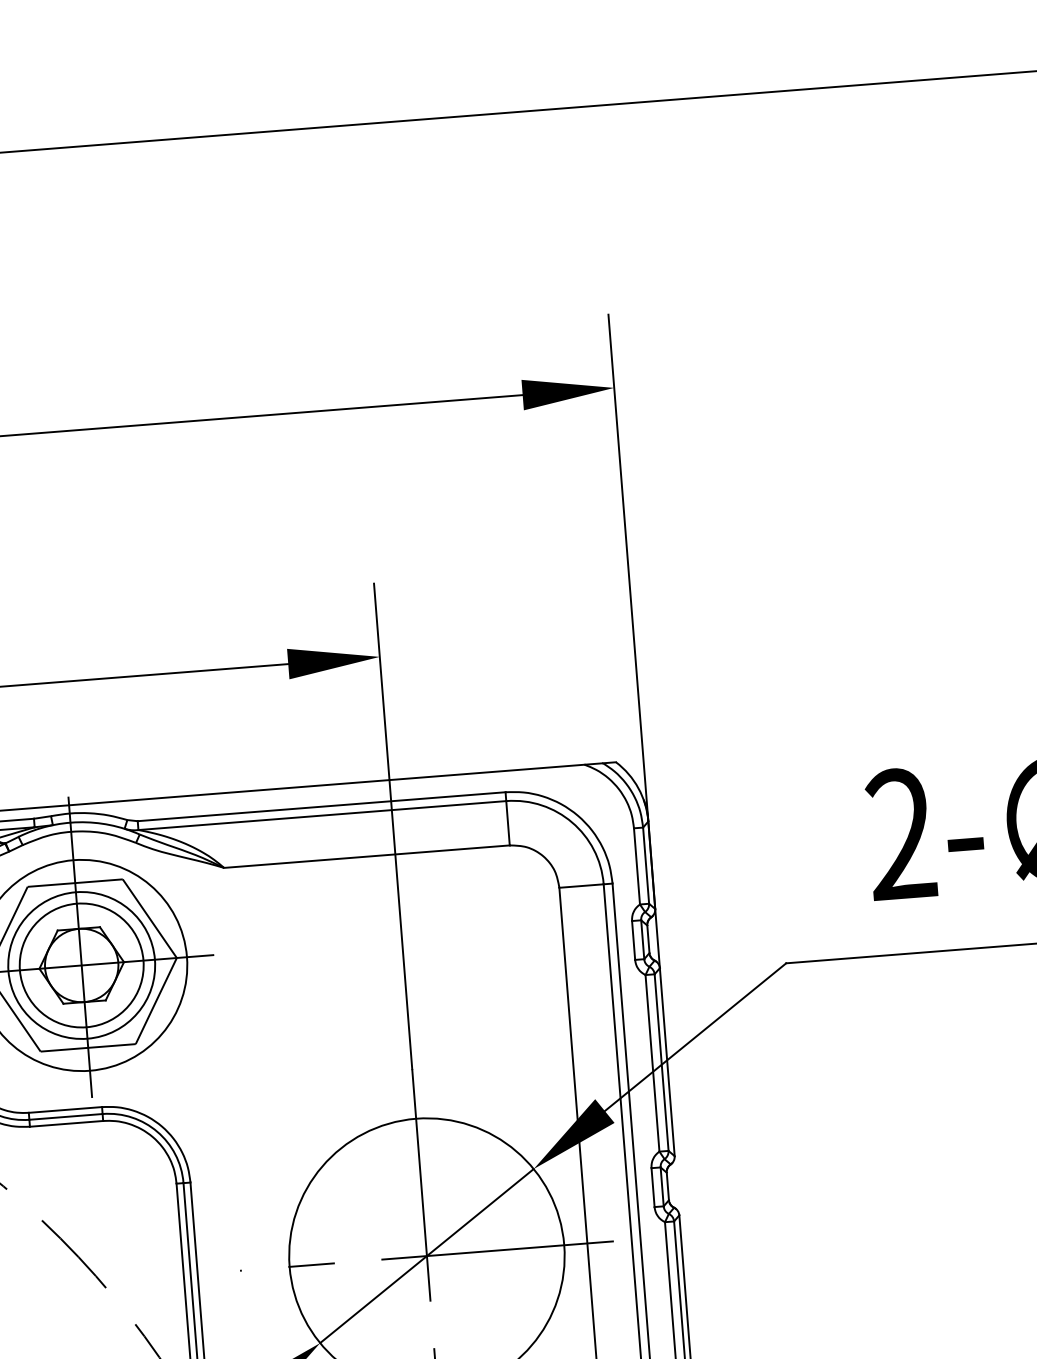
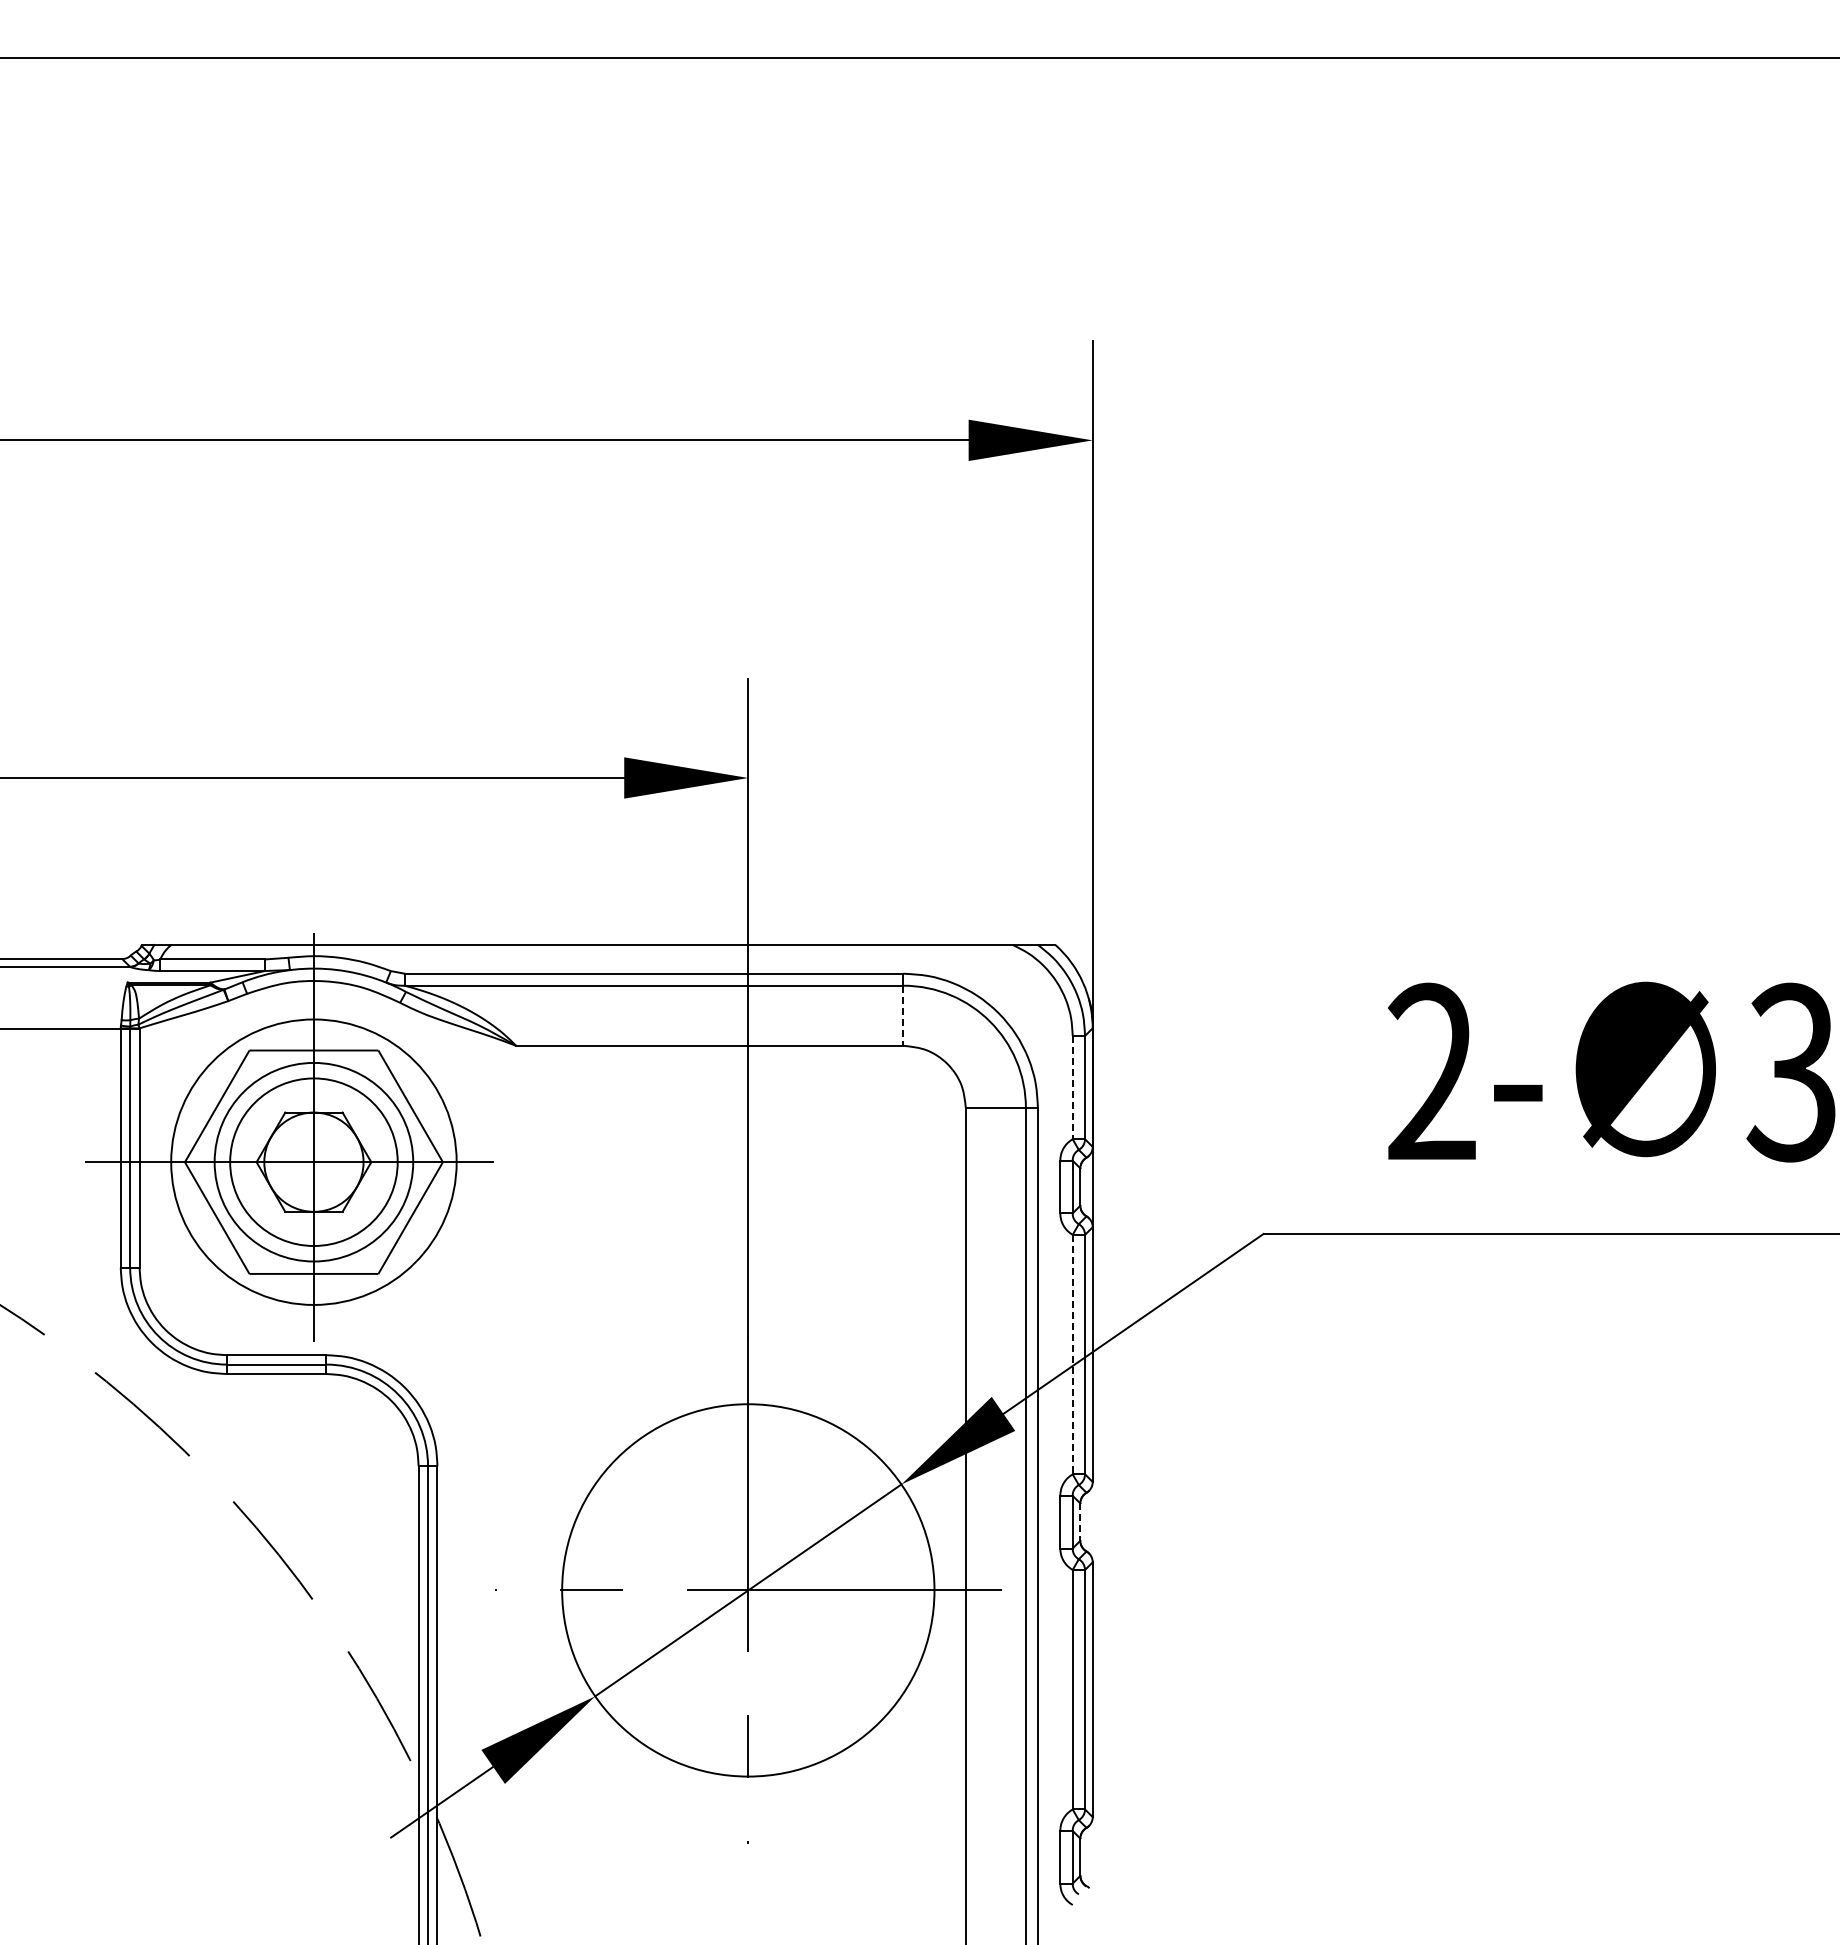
line: (508, 823) -> (903, 1016), solid -> dashed
line: (636, 866) -> (1072, 1087), solid -> dashed
line: (652, 1063) -> (1072, 1354), solid -> dashed
line: (667, 1186) -> (1080, 1522), solid -> dashed

